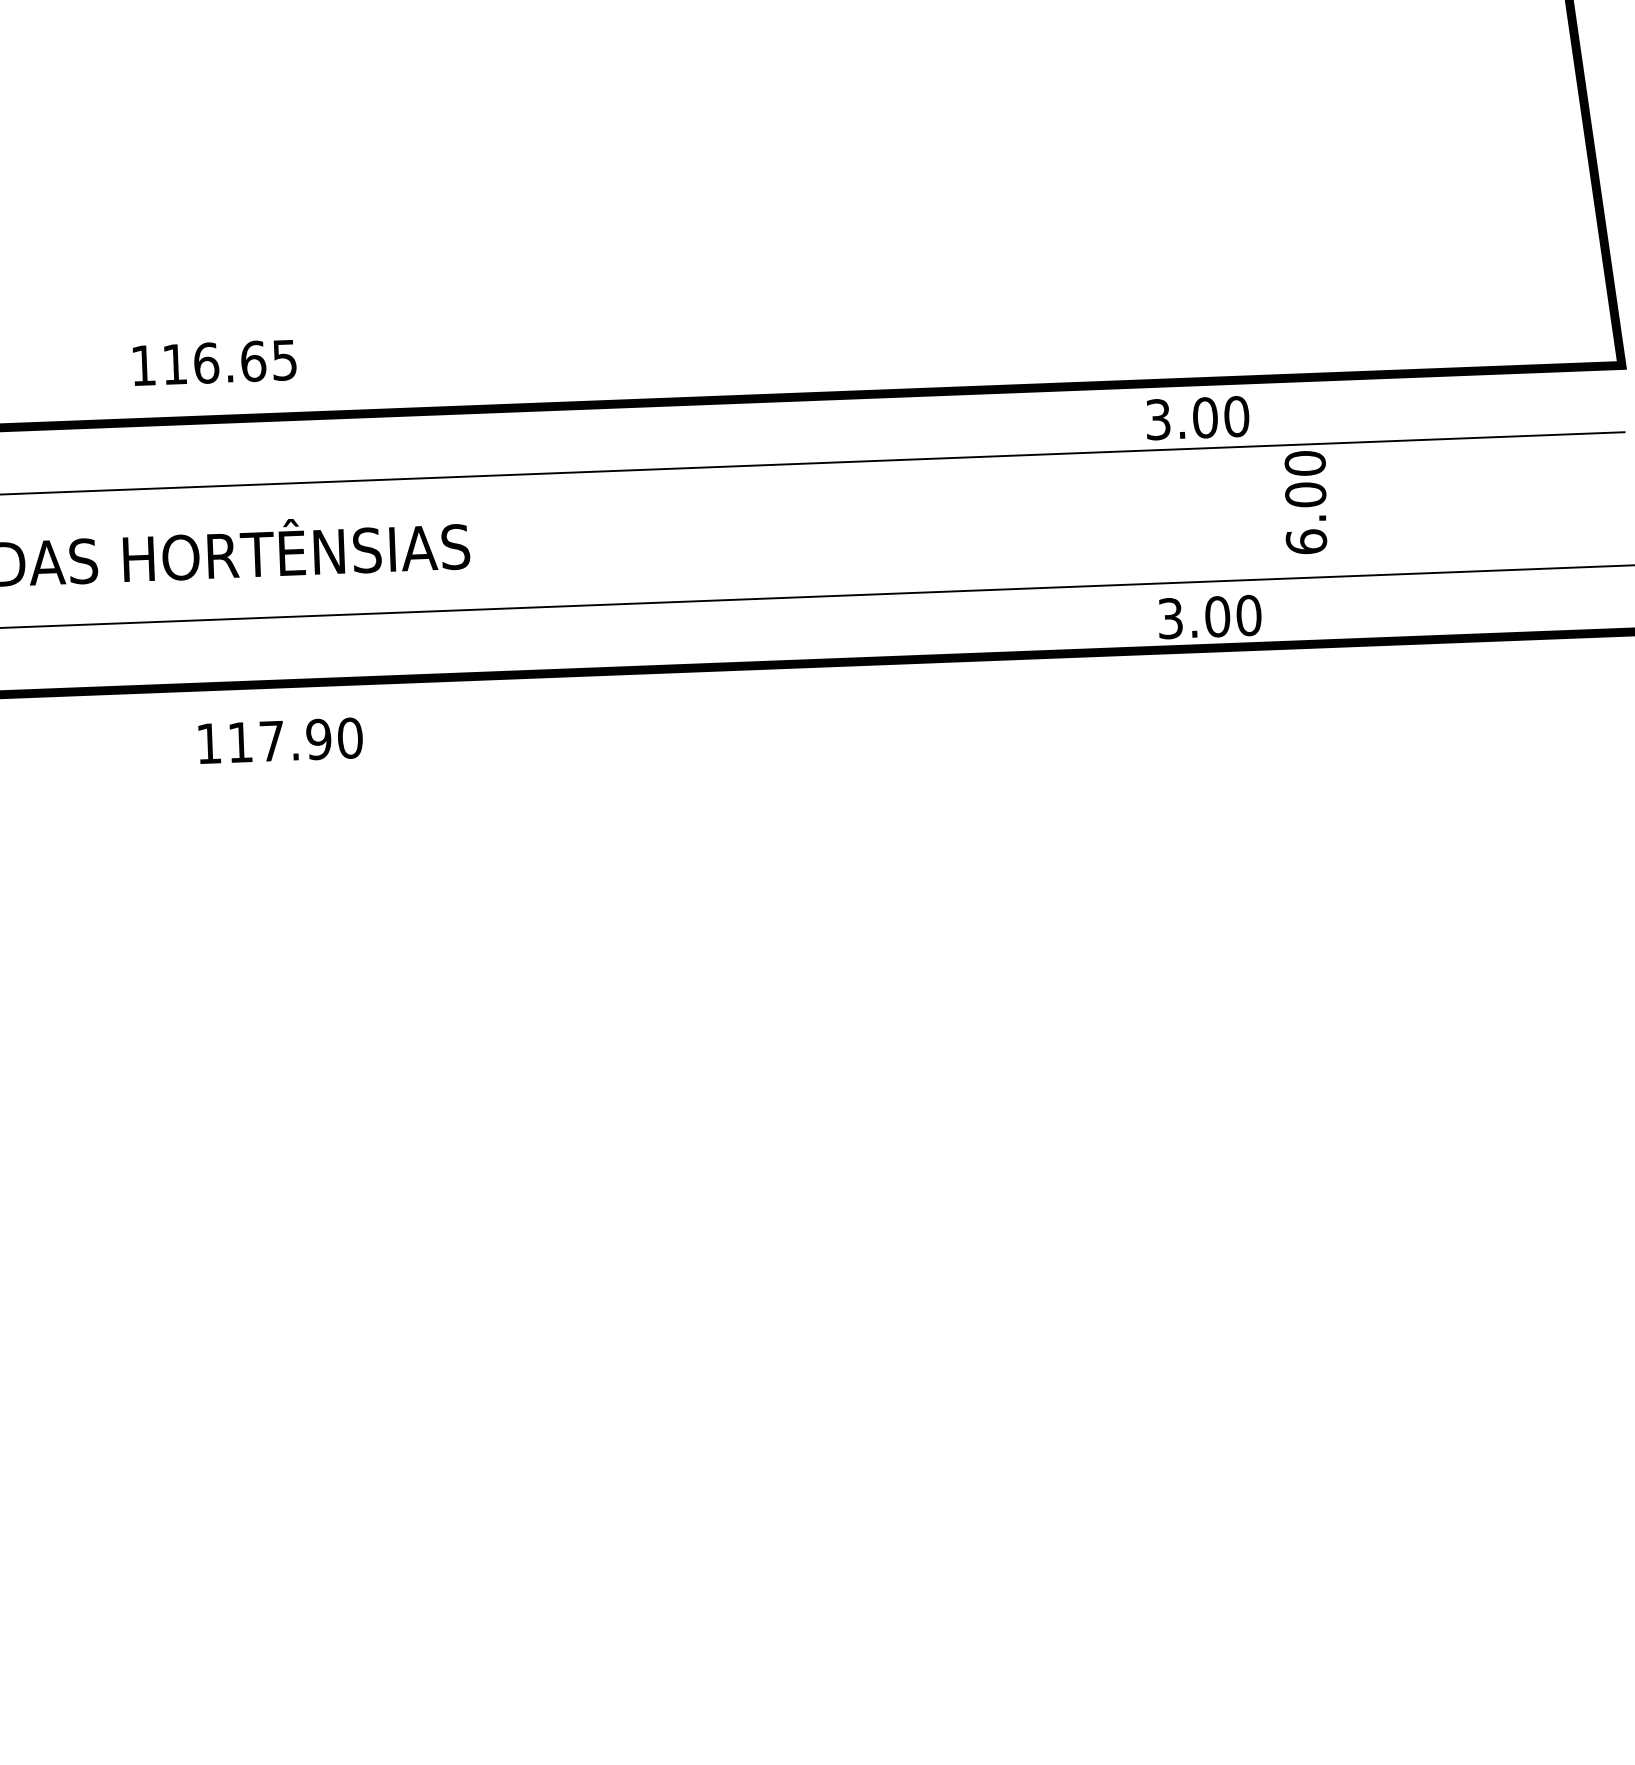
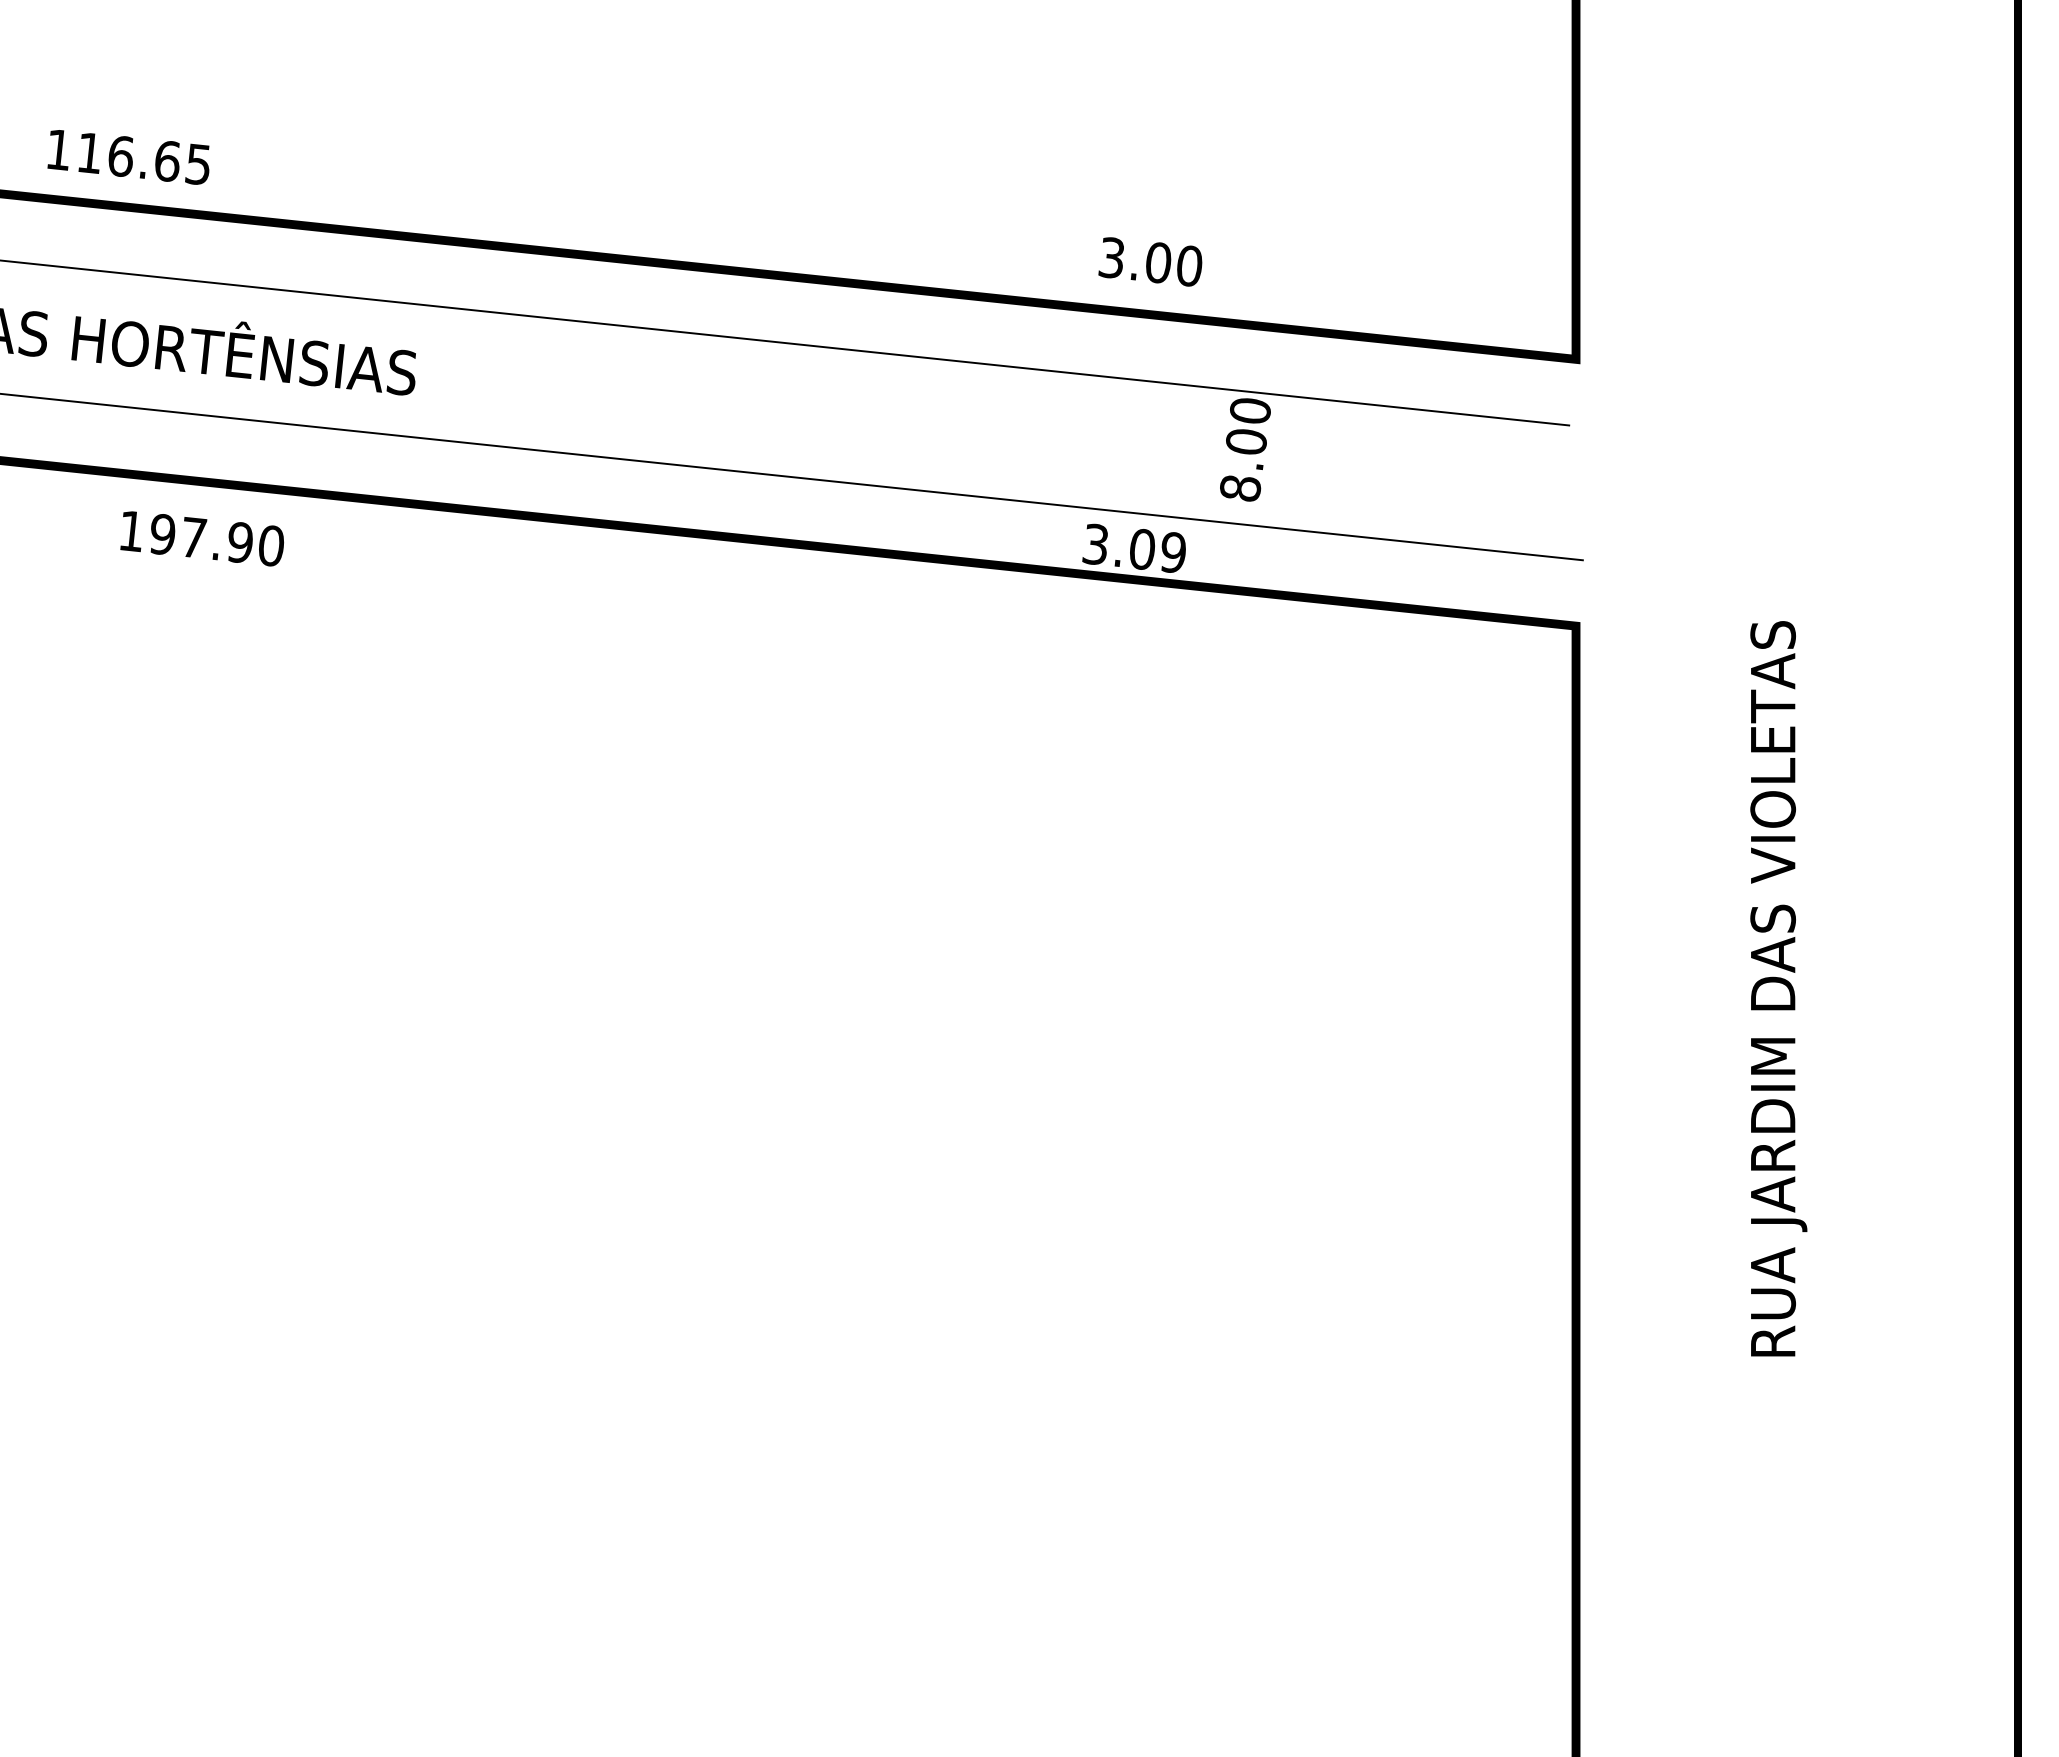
text: (214, 363) -> (128, 157), moved
text: (1197, 417) -> (1150, 261), moved
text: (1306, 542) -> (1240, 488), 6.00 -> 8.00
text: (1248, 615) -> (1173, 552), 3.00 -> 3.09
text: (240, 742) -> (162, 534), 117.90 -> 197.90

